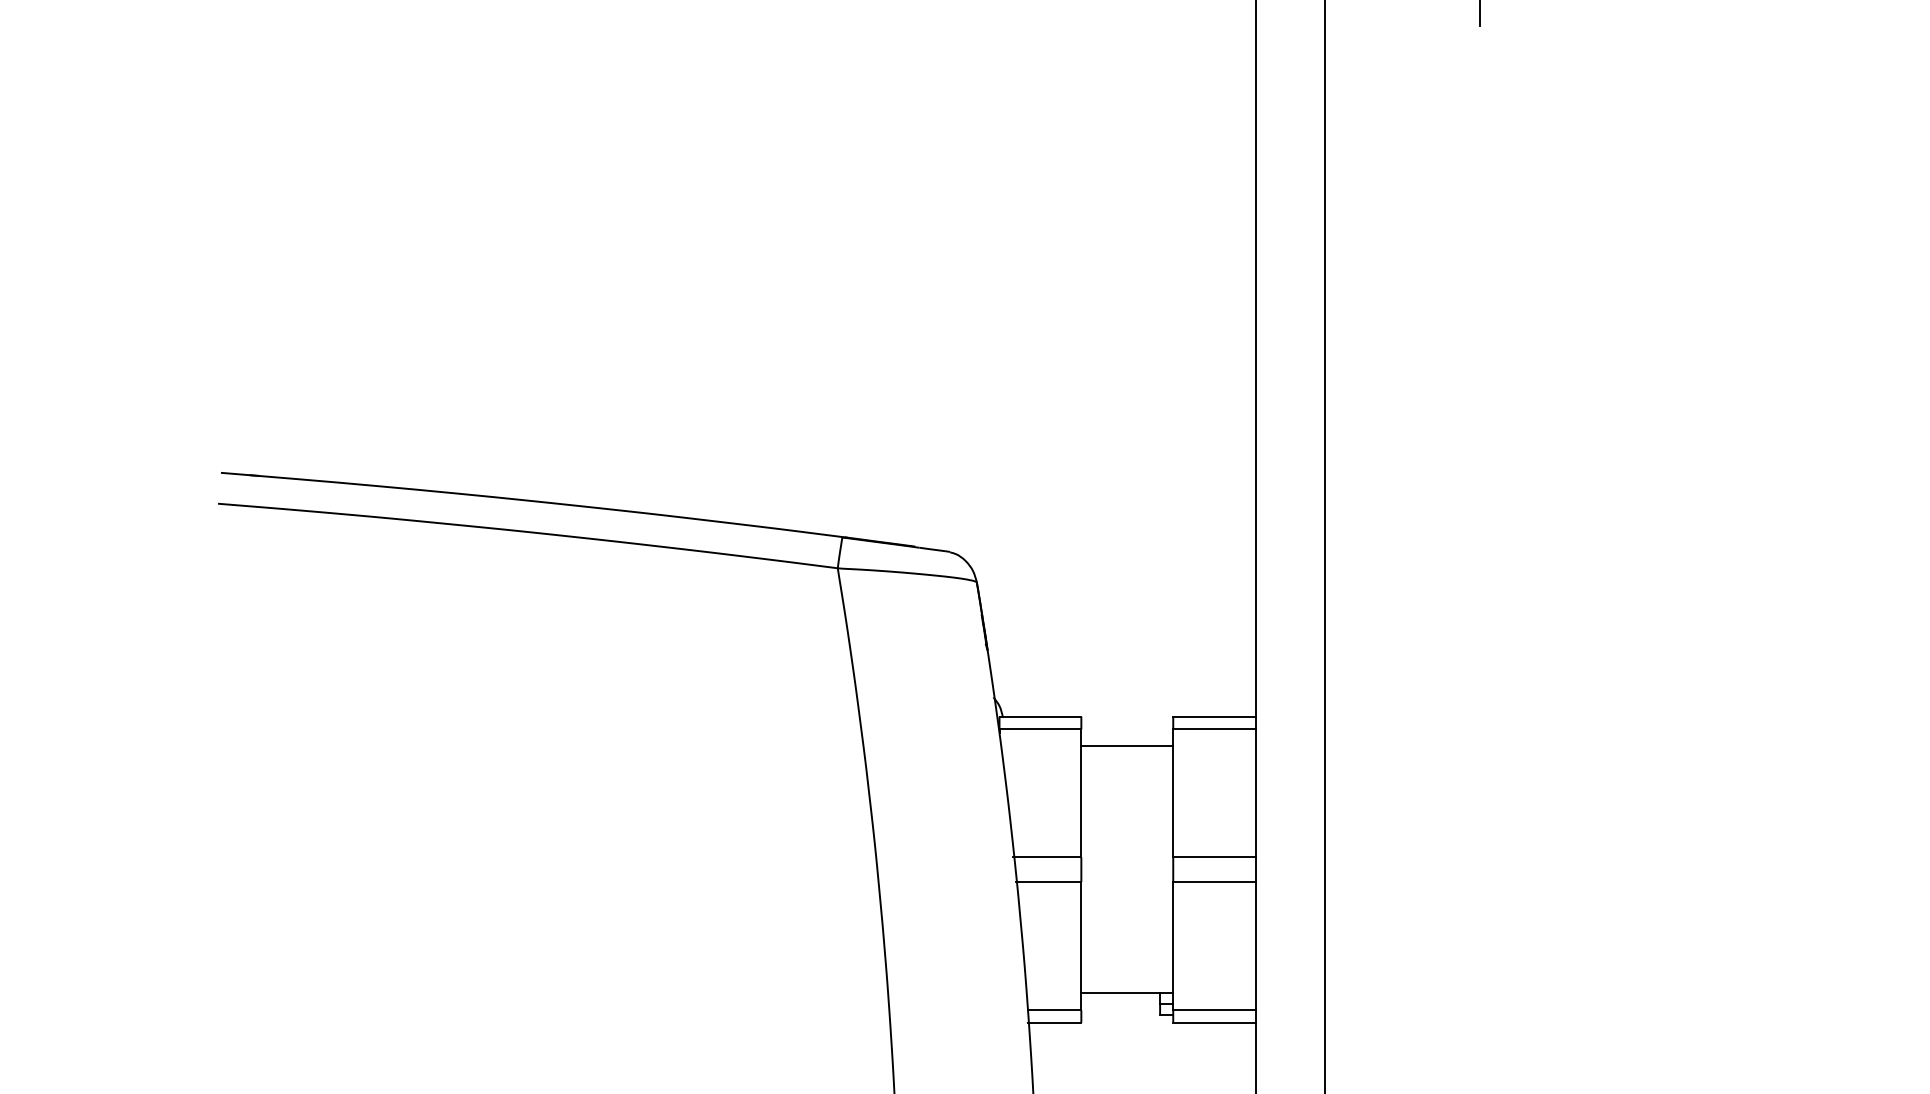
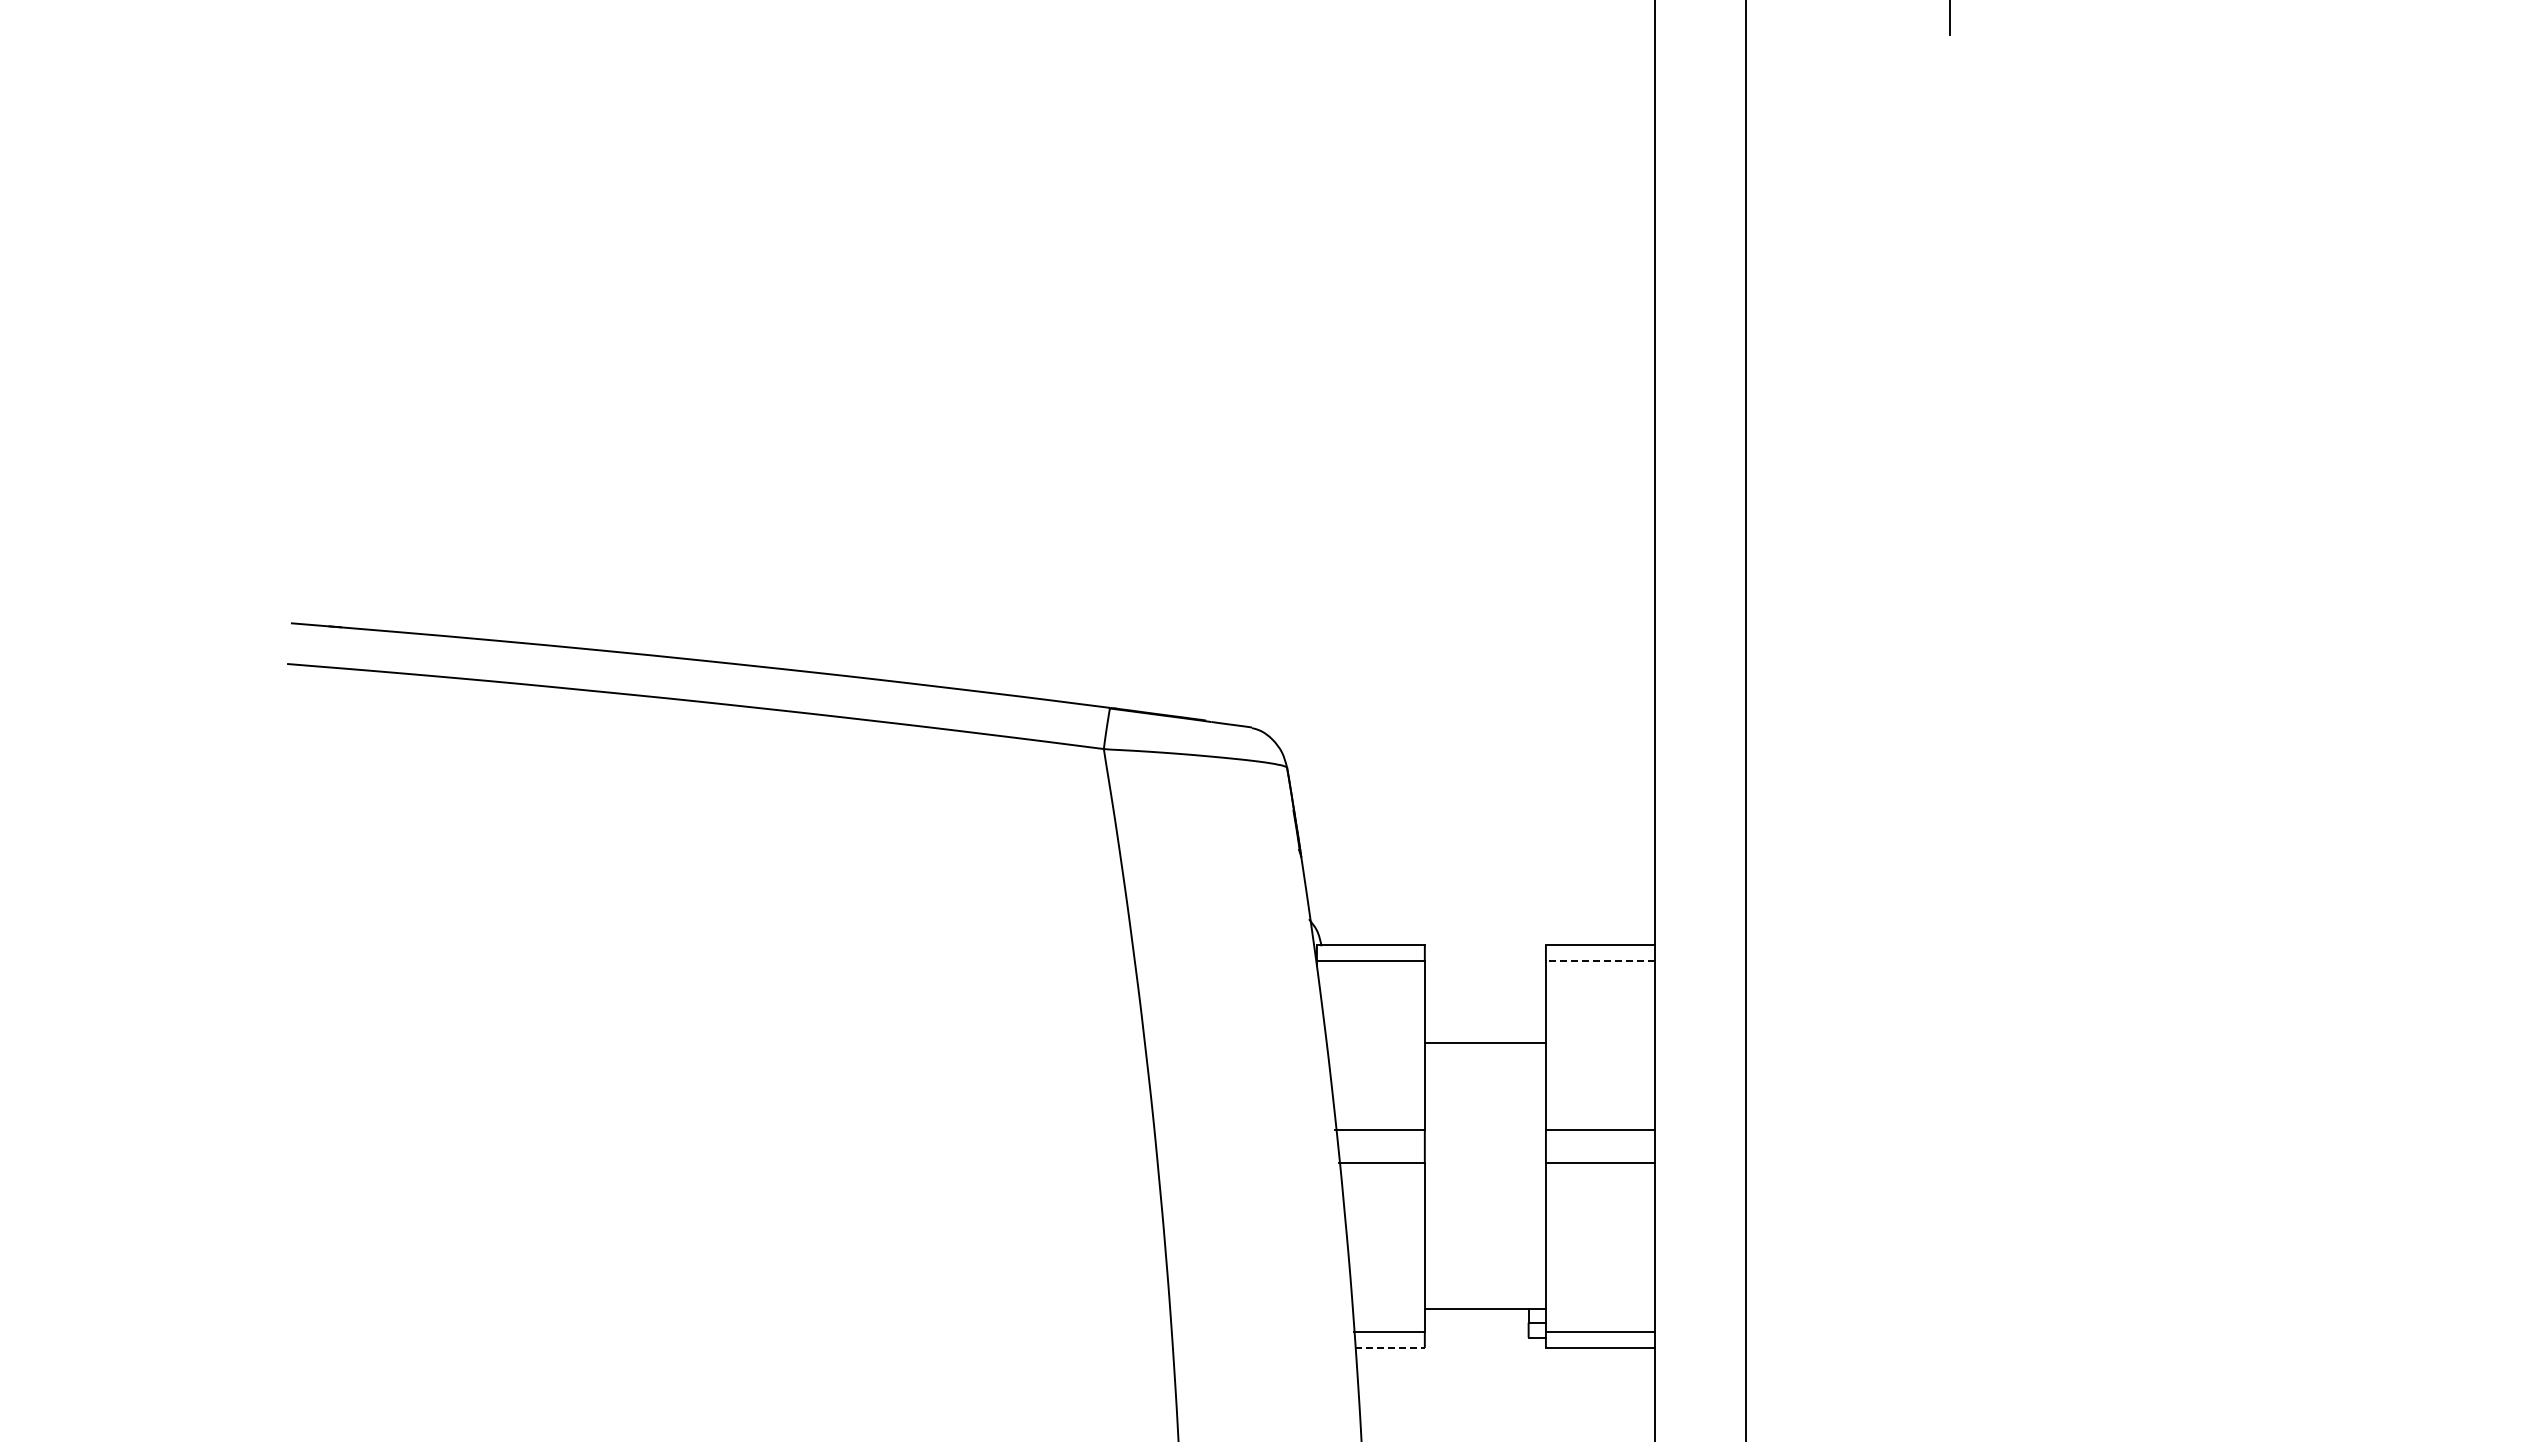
line: (1213, 729) -> (1599, 961), solid -> dashed
line: (1126, 746) -> (1484, 1042), moved
line: (1055, 1022) -> (1390, 1347), solid -> dashed

